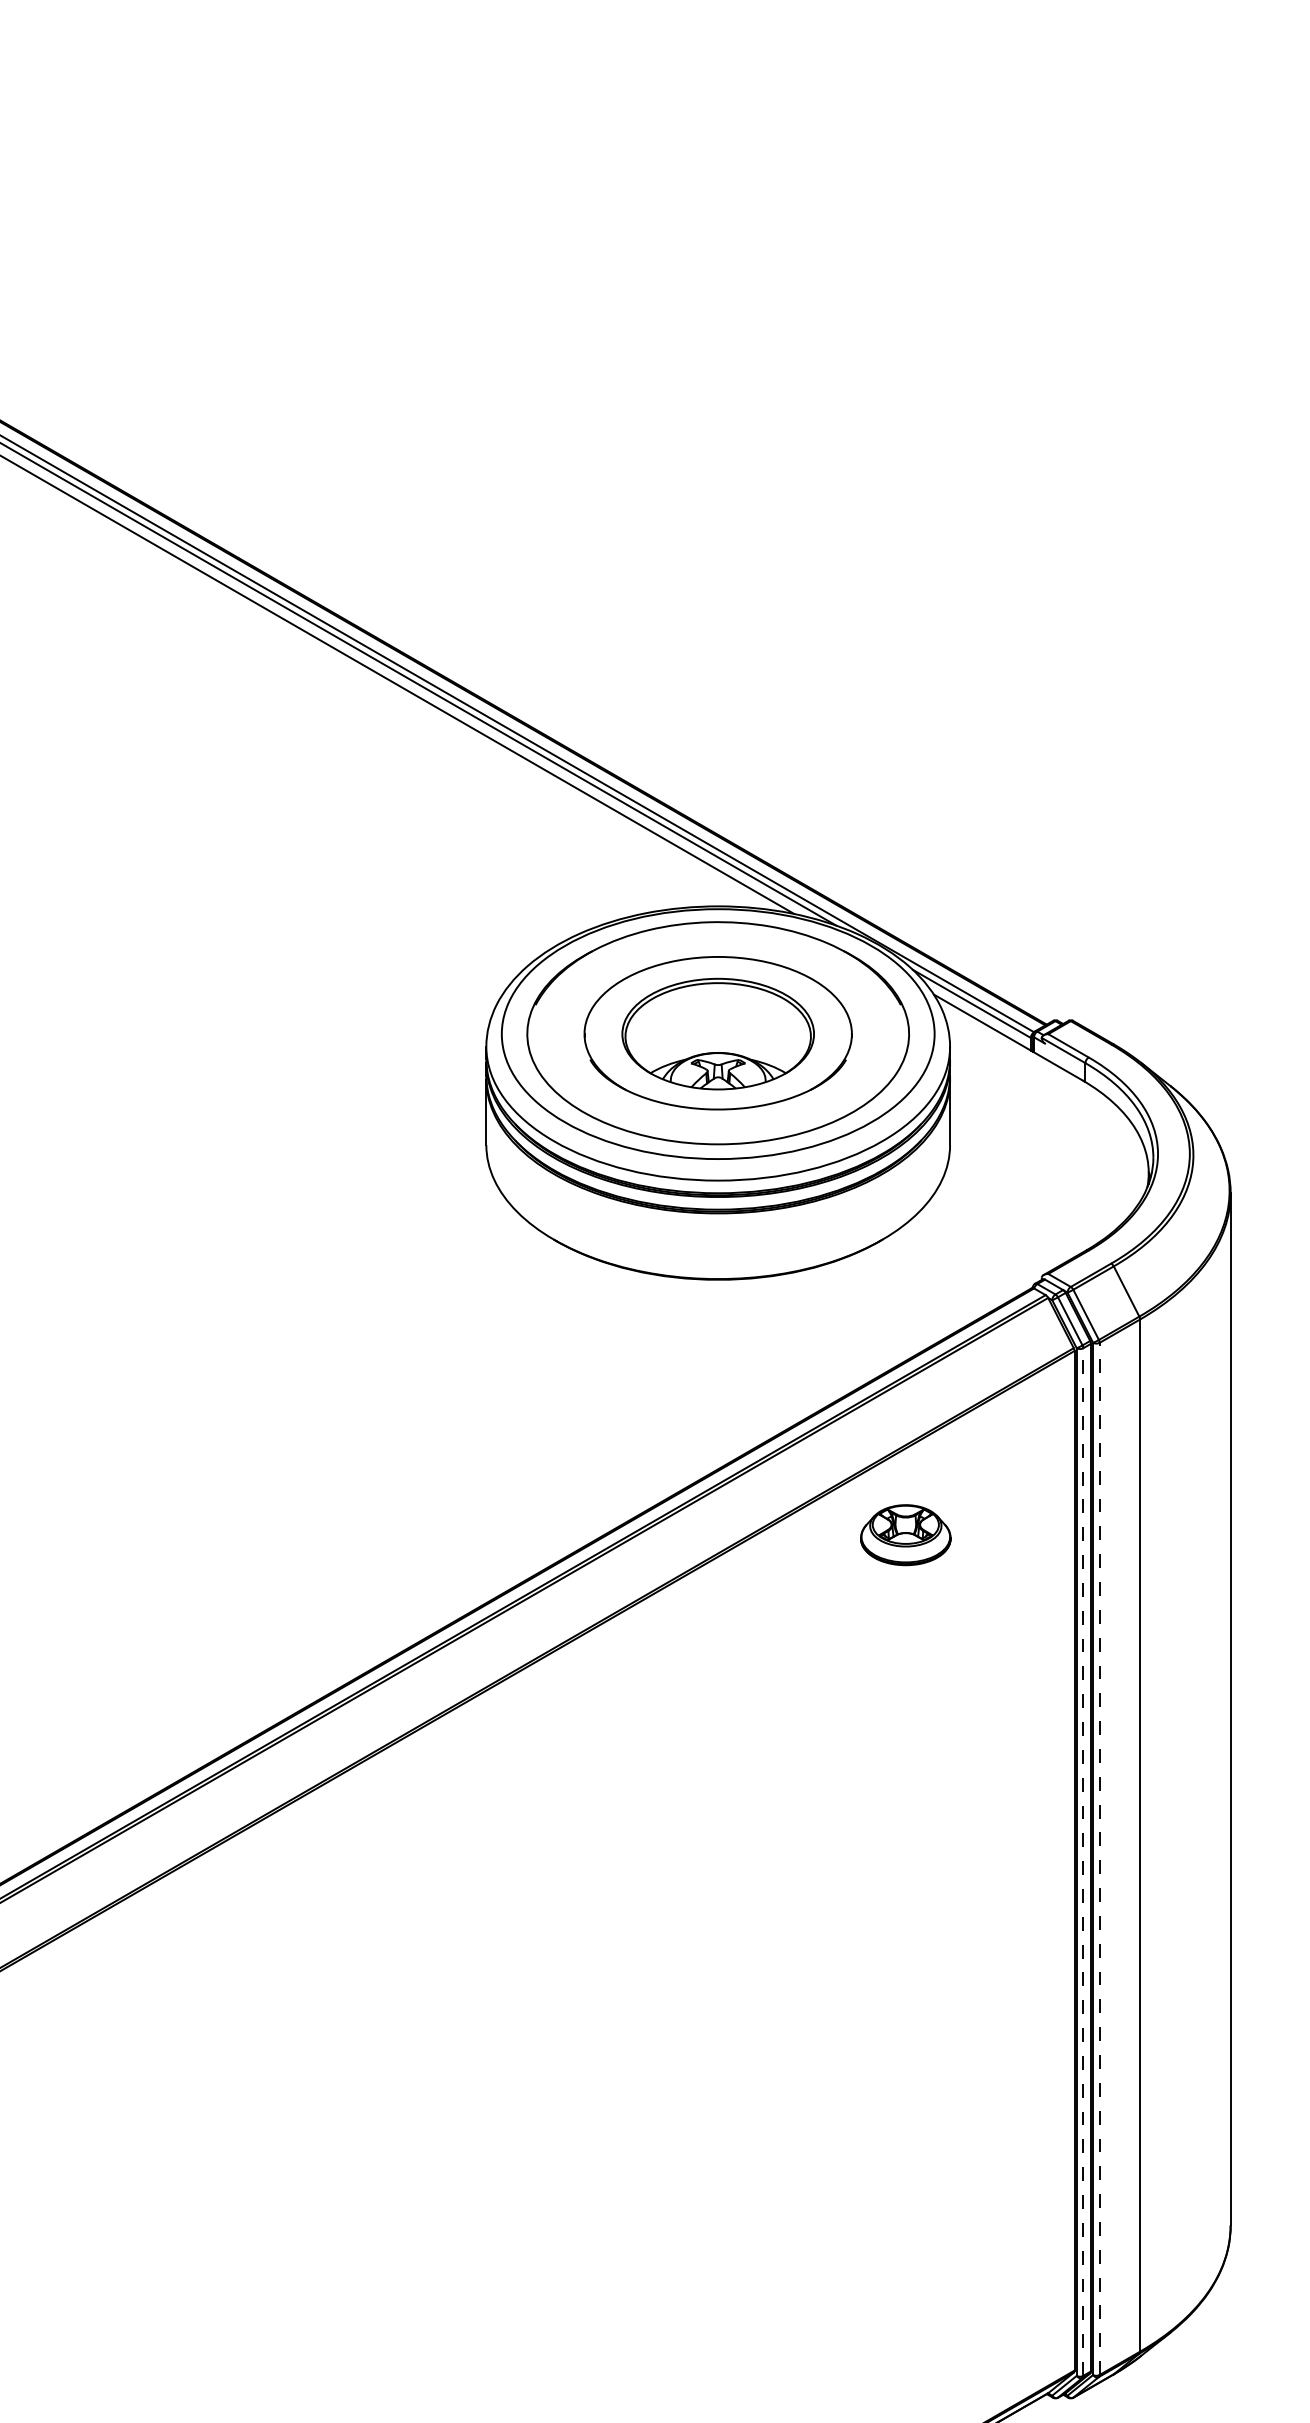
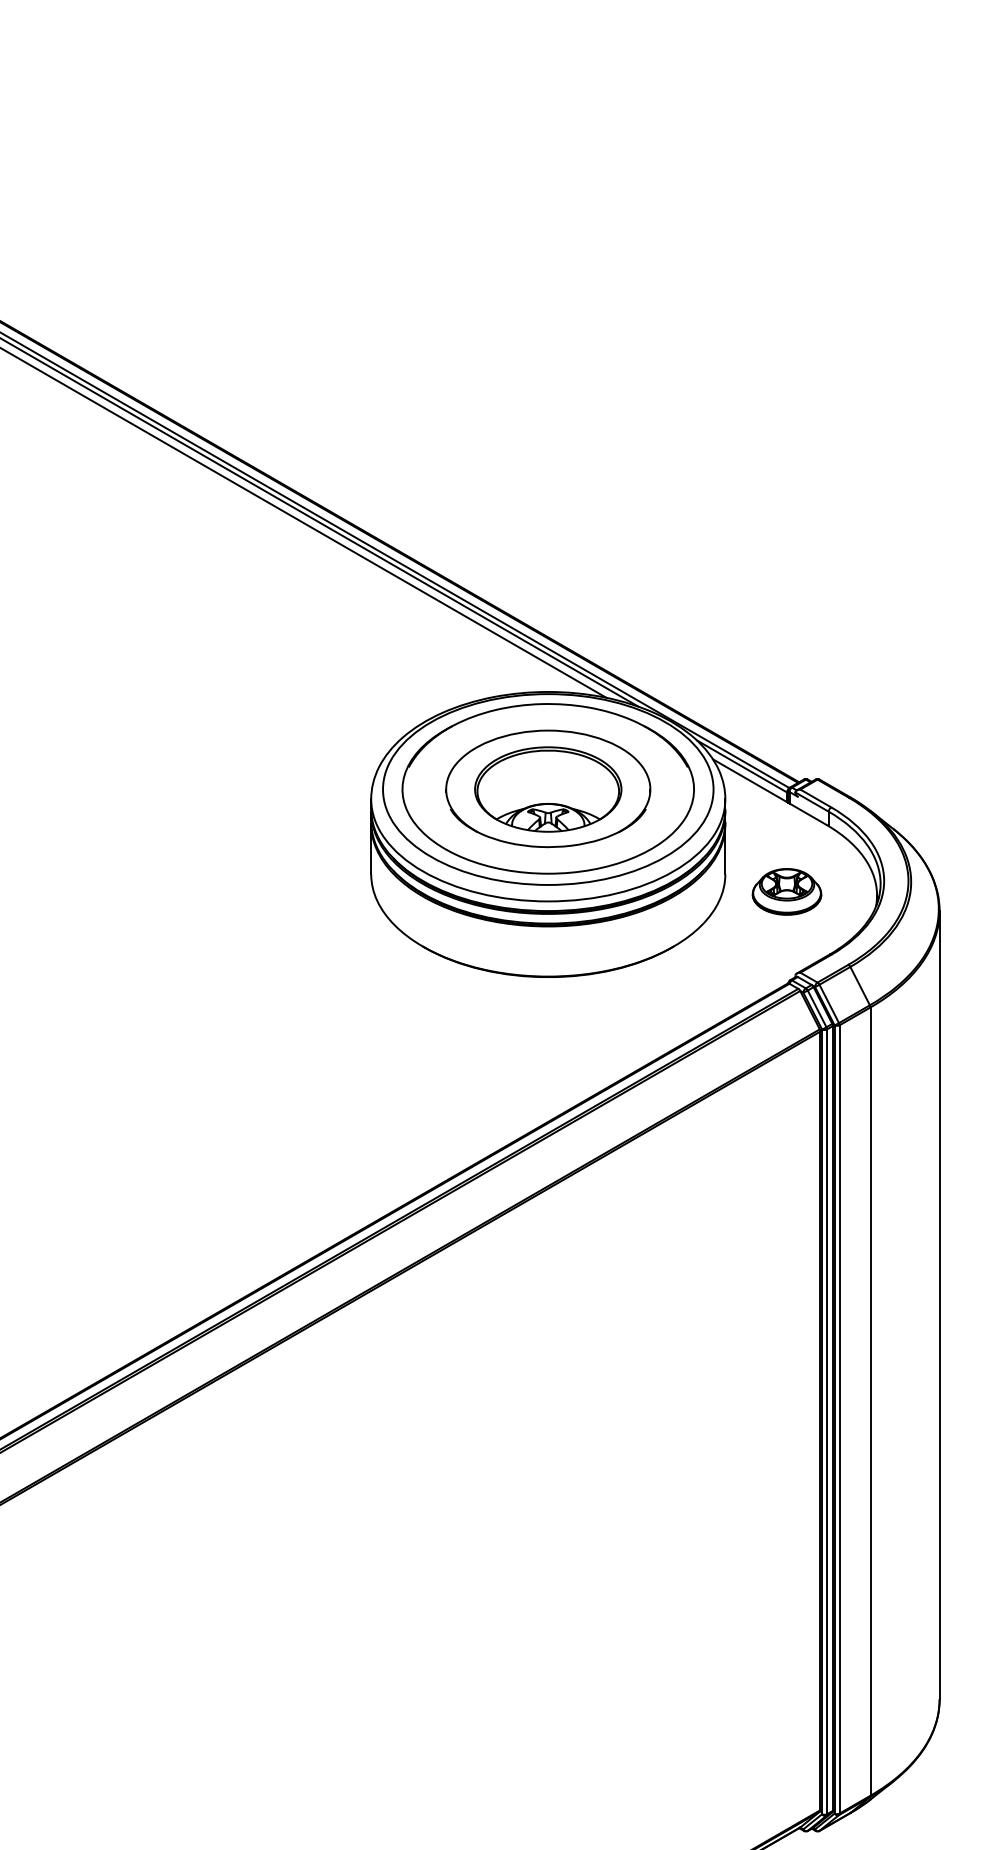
part: (905, 1535) -> (786, 892), moved
line: (1099, 1858) -> (839, 1419), dashed -> solid
line: (1083, 1862) -> (827, 1422), dashed -> solid

